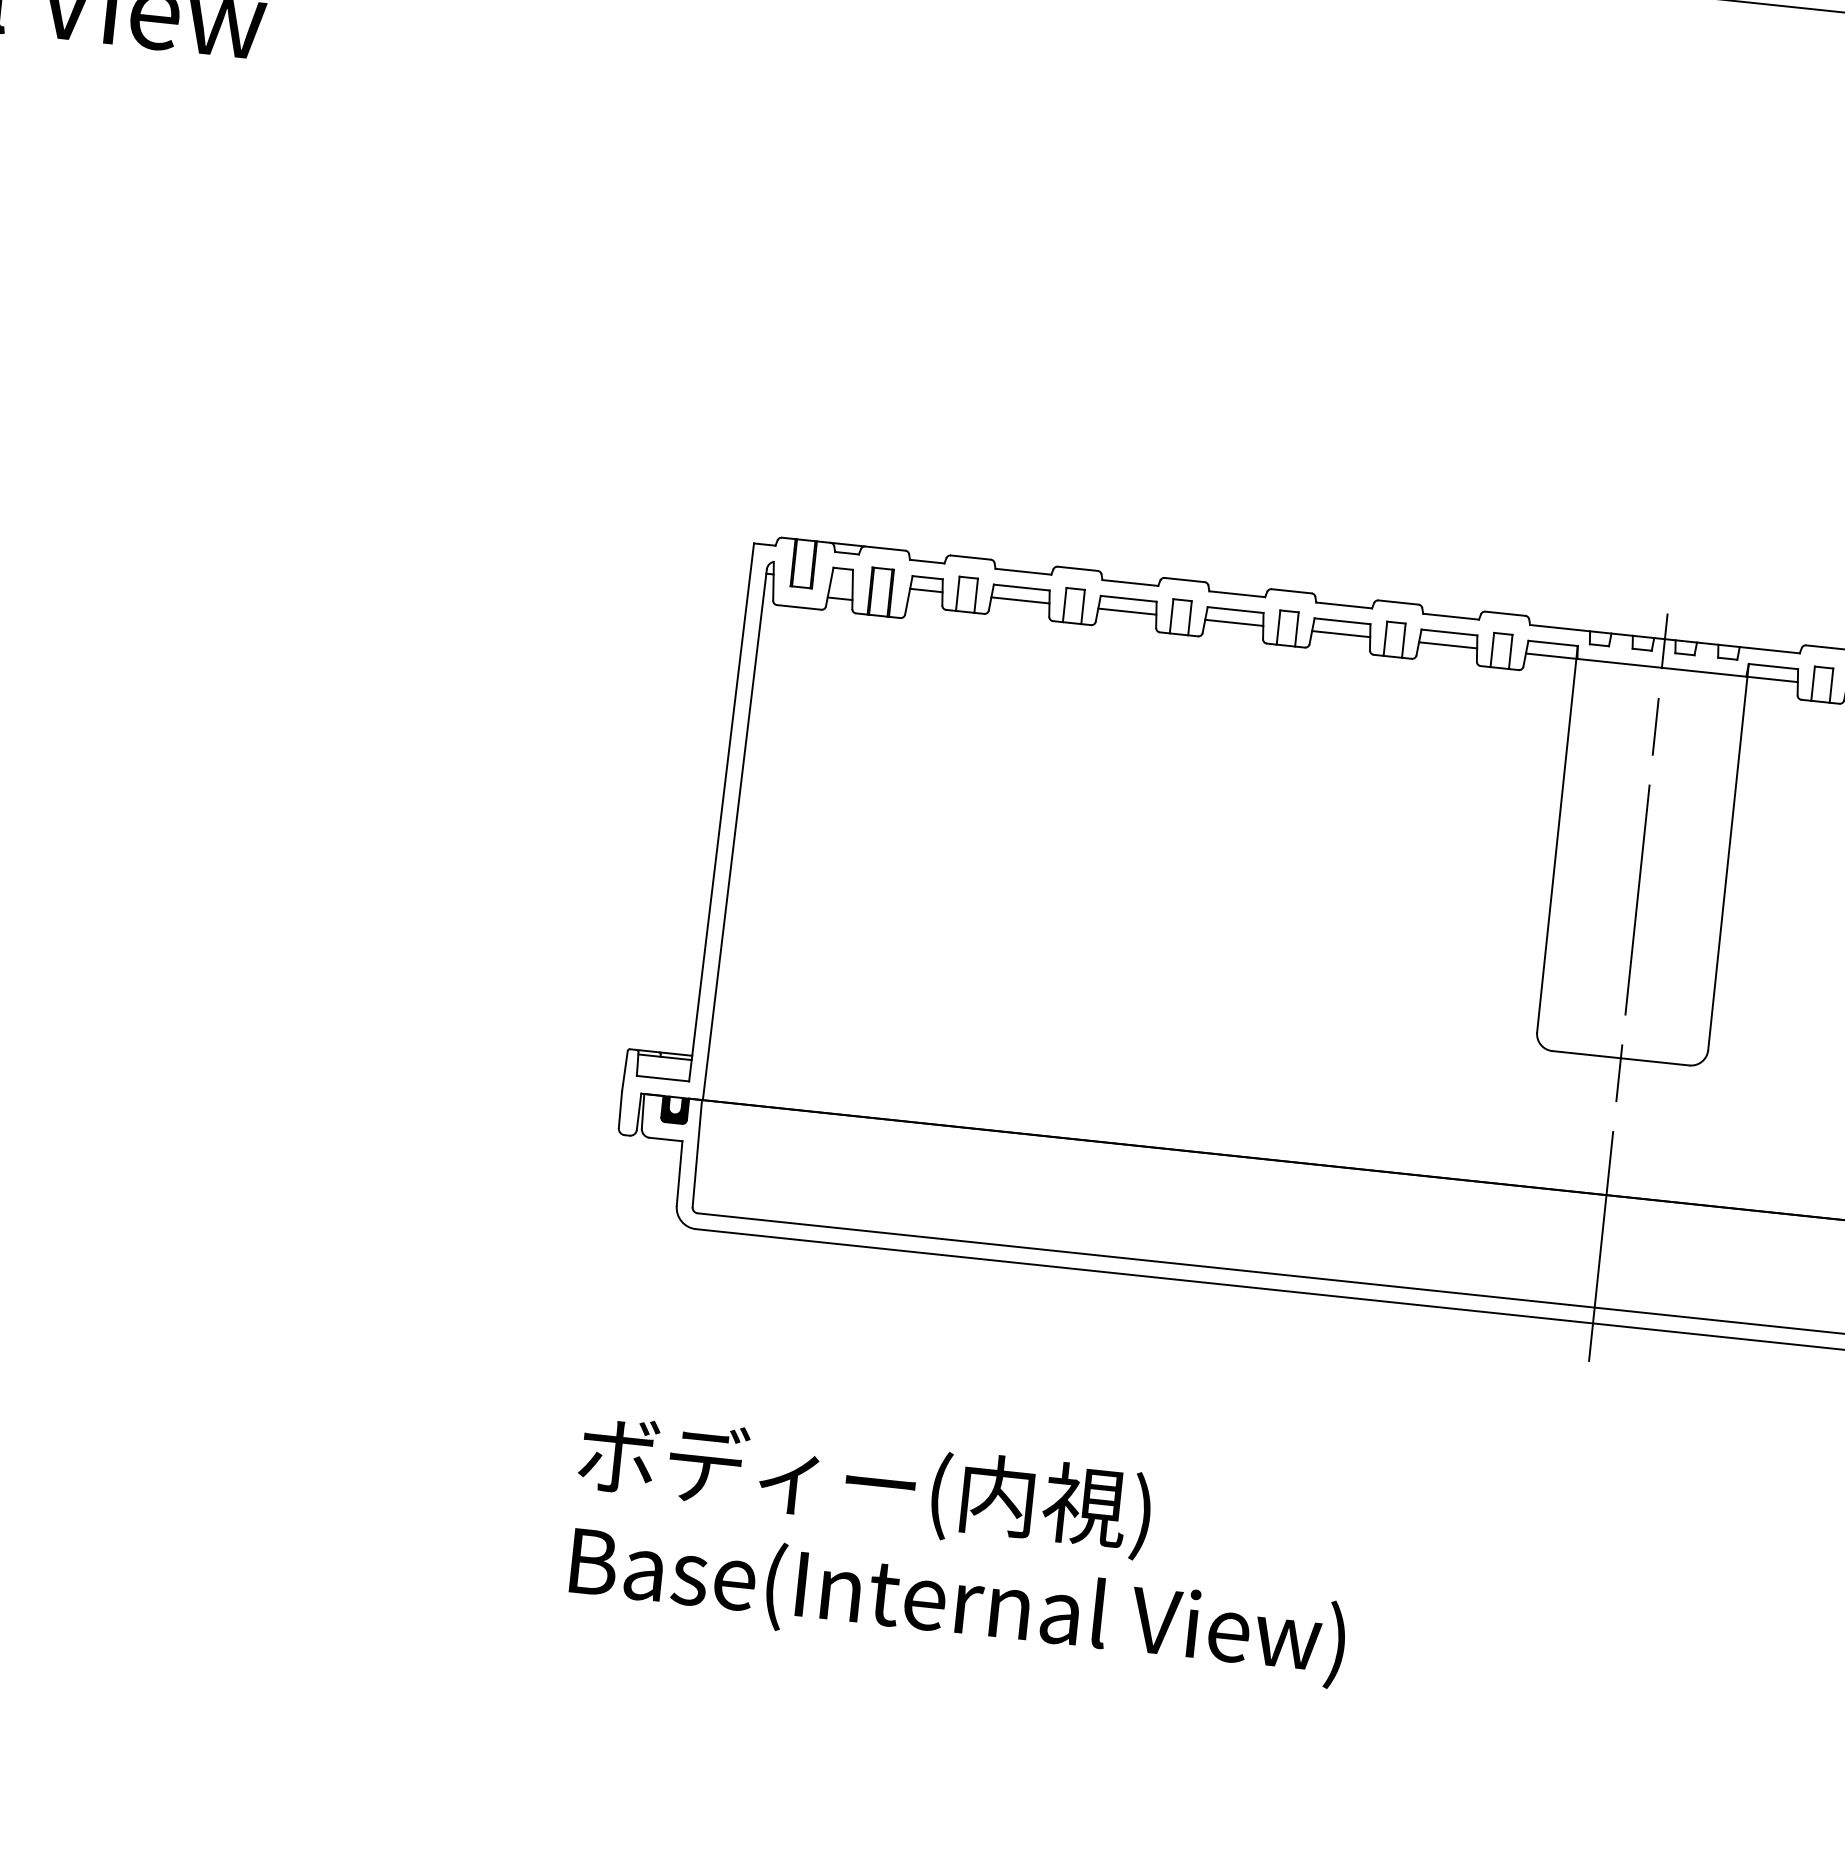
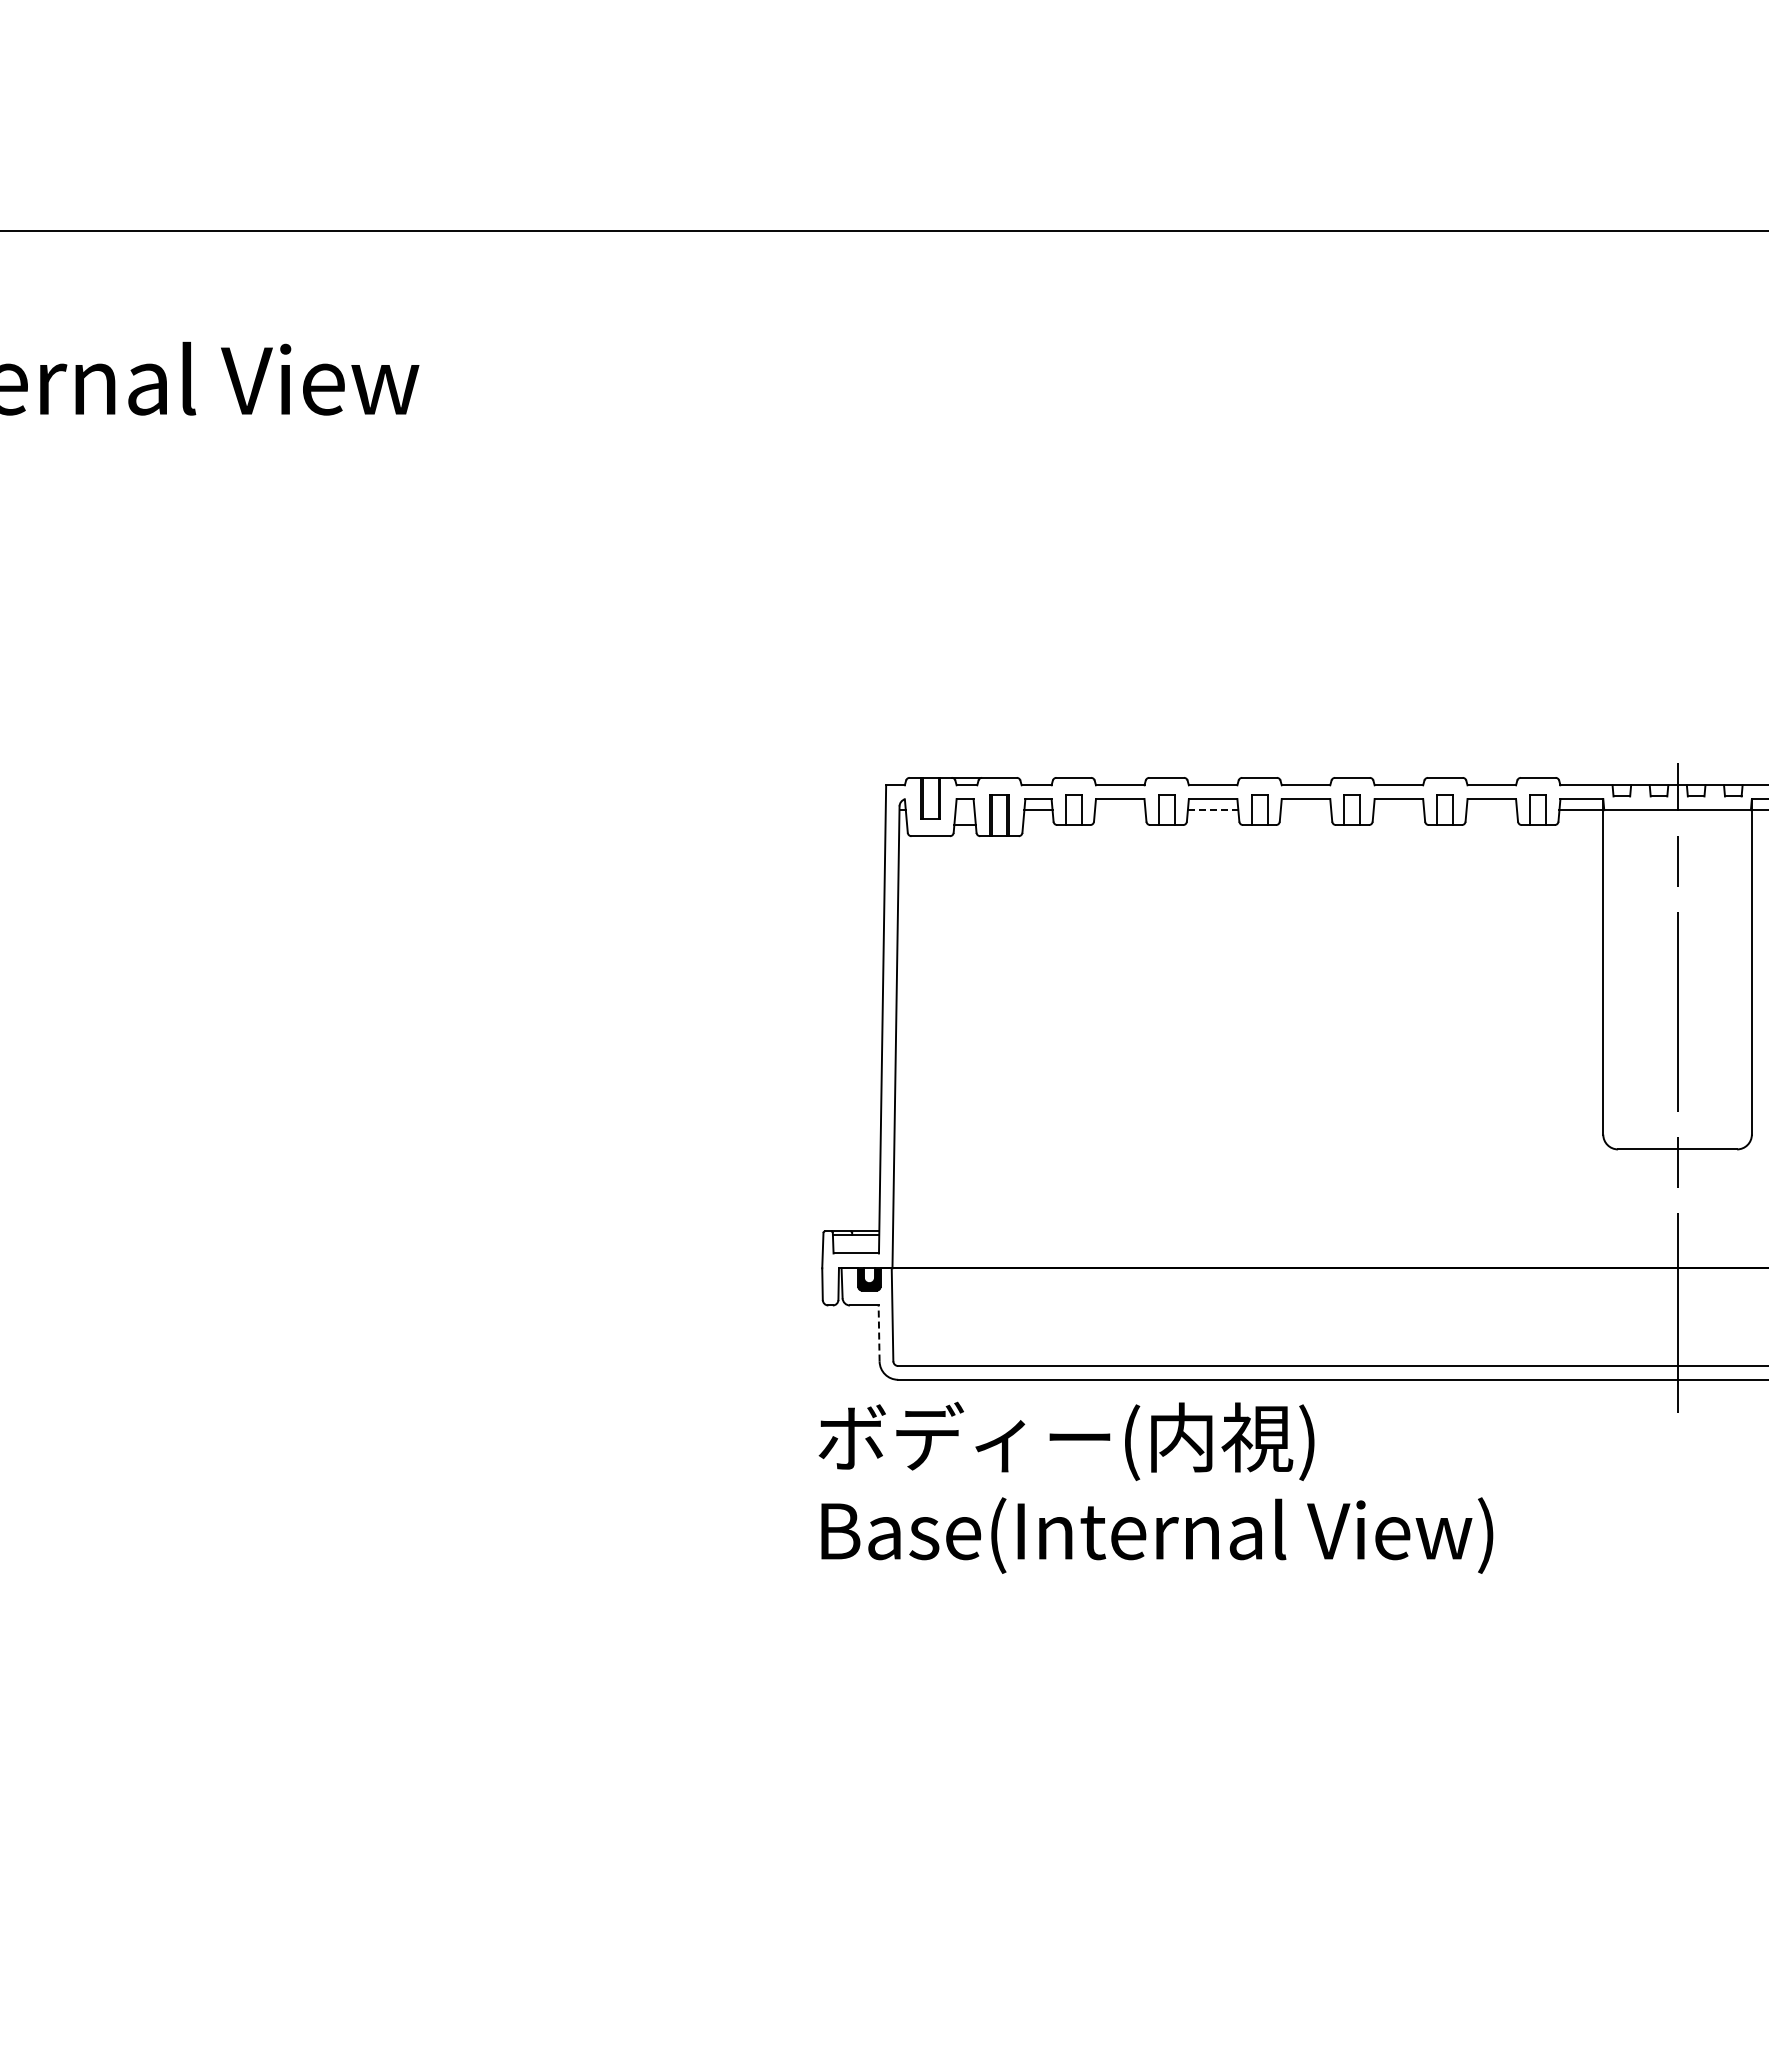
line: (1020, 600) -> (1120, 810), removed
line: (1127, 612) -> (1213, 810), solid -> dashed
line: (1233, 623) -> (1305, 810), removed
line: (1340, 634) -> (1398, 810), removed
line: (1447, 645) -> (1491, 810), removed
line: (680, 1173) -> (879, 1333), solid -> dashed
text: (961, 1549) -> (1155, 1487), moved

